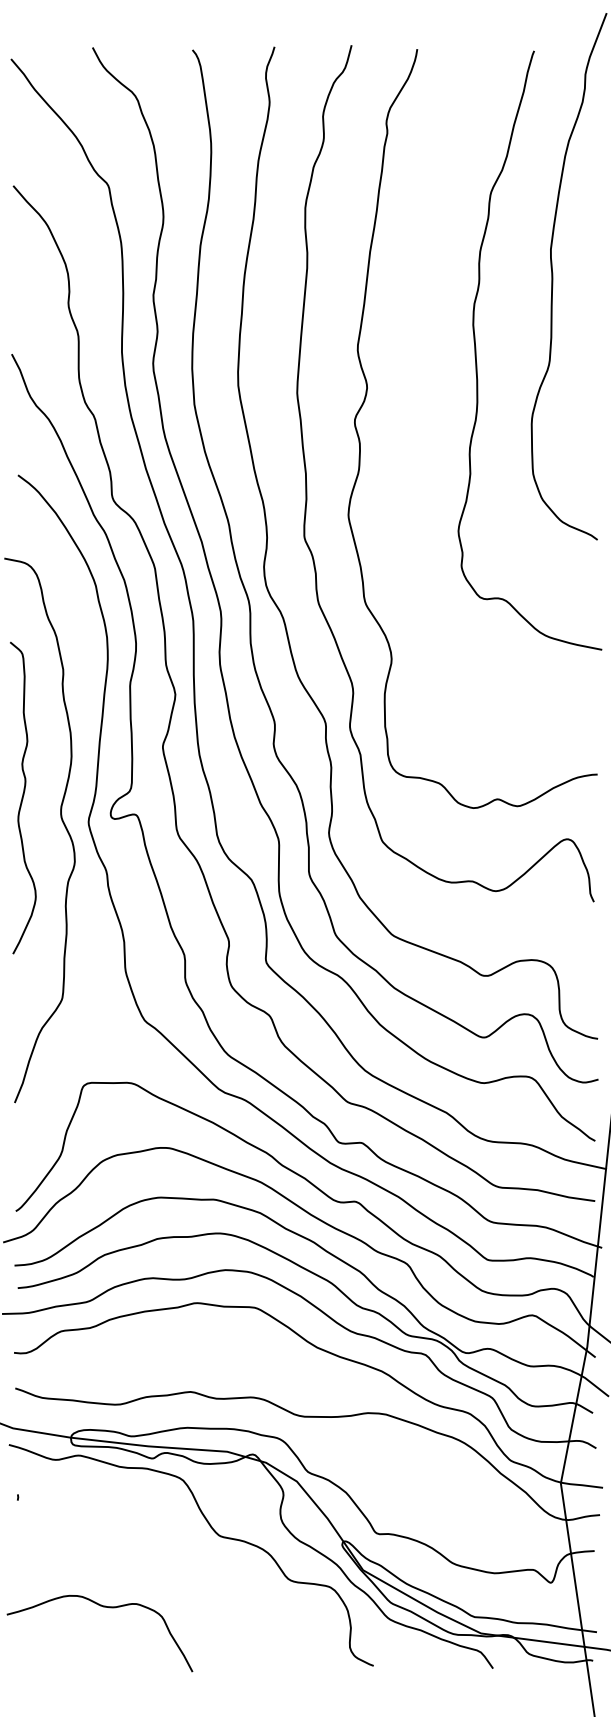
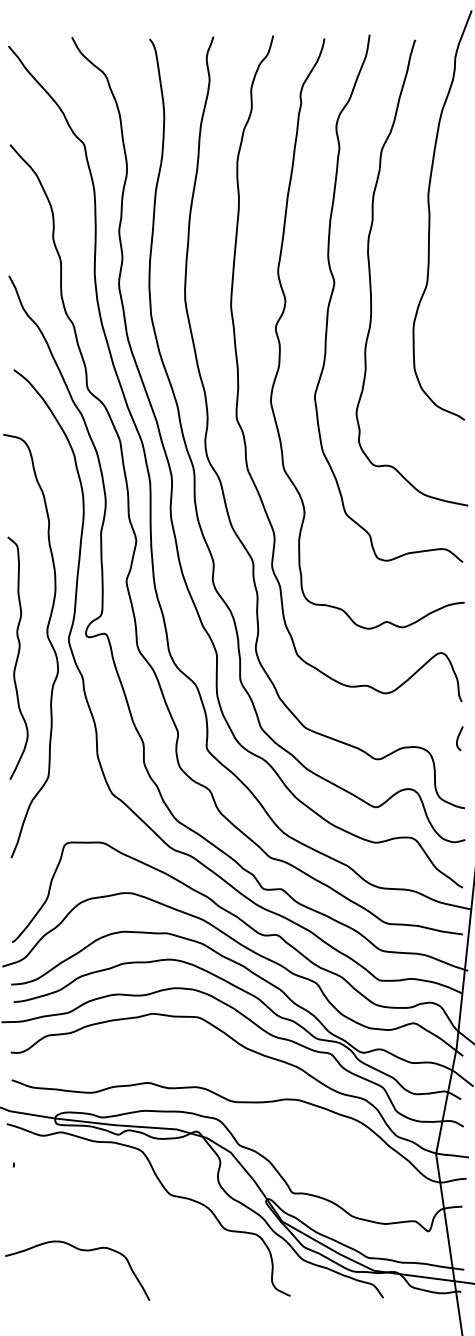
curve: (430, 368) -> (334, 286), added
curve: (23, 797) -> (18, 657), moved
curve: (589, 949) -> (458, 738), added

